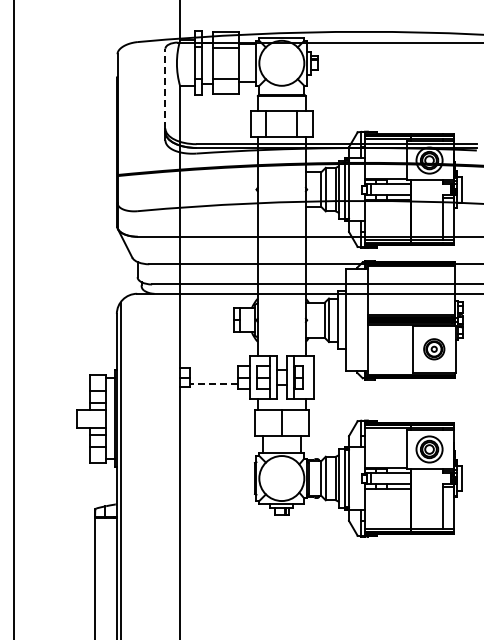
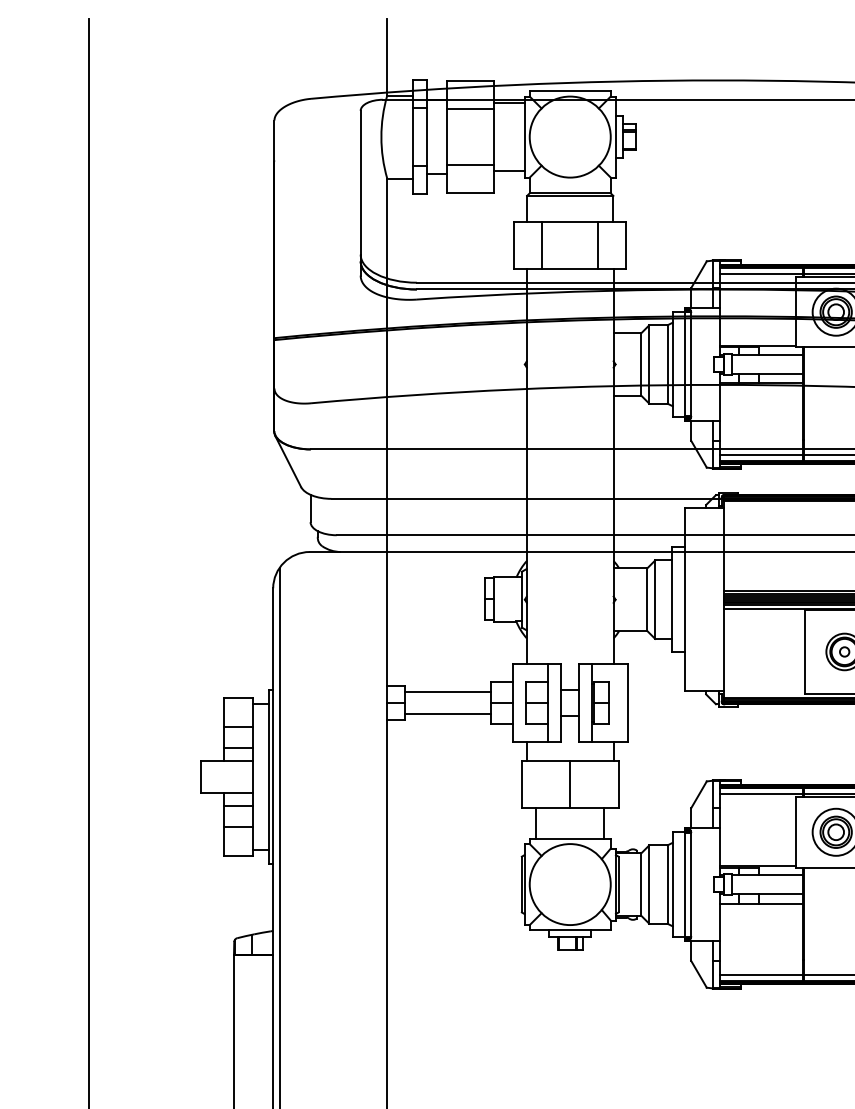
line: (165, 88) -> (360, 182), dashed -> solid
line: (213, 371) -> (447, 691), added
line: (213, 383) -> (447, 713), dashed -> solid

